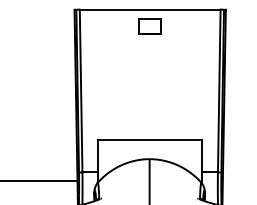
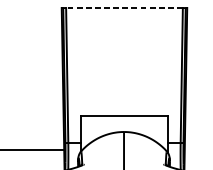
line: (149, 9) -> (123, 7), solid -> dashed
part: (149, 26) -> (123, 21), removed

